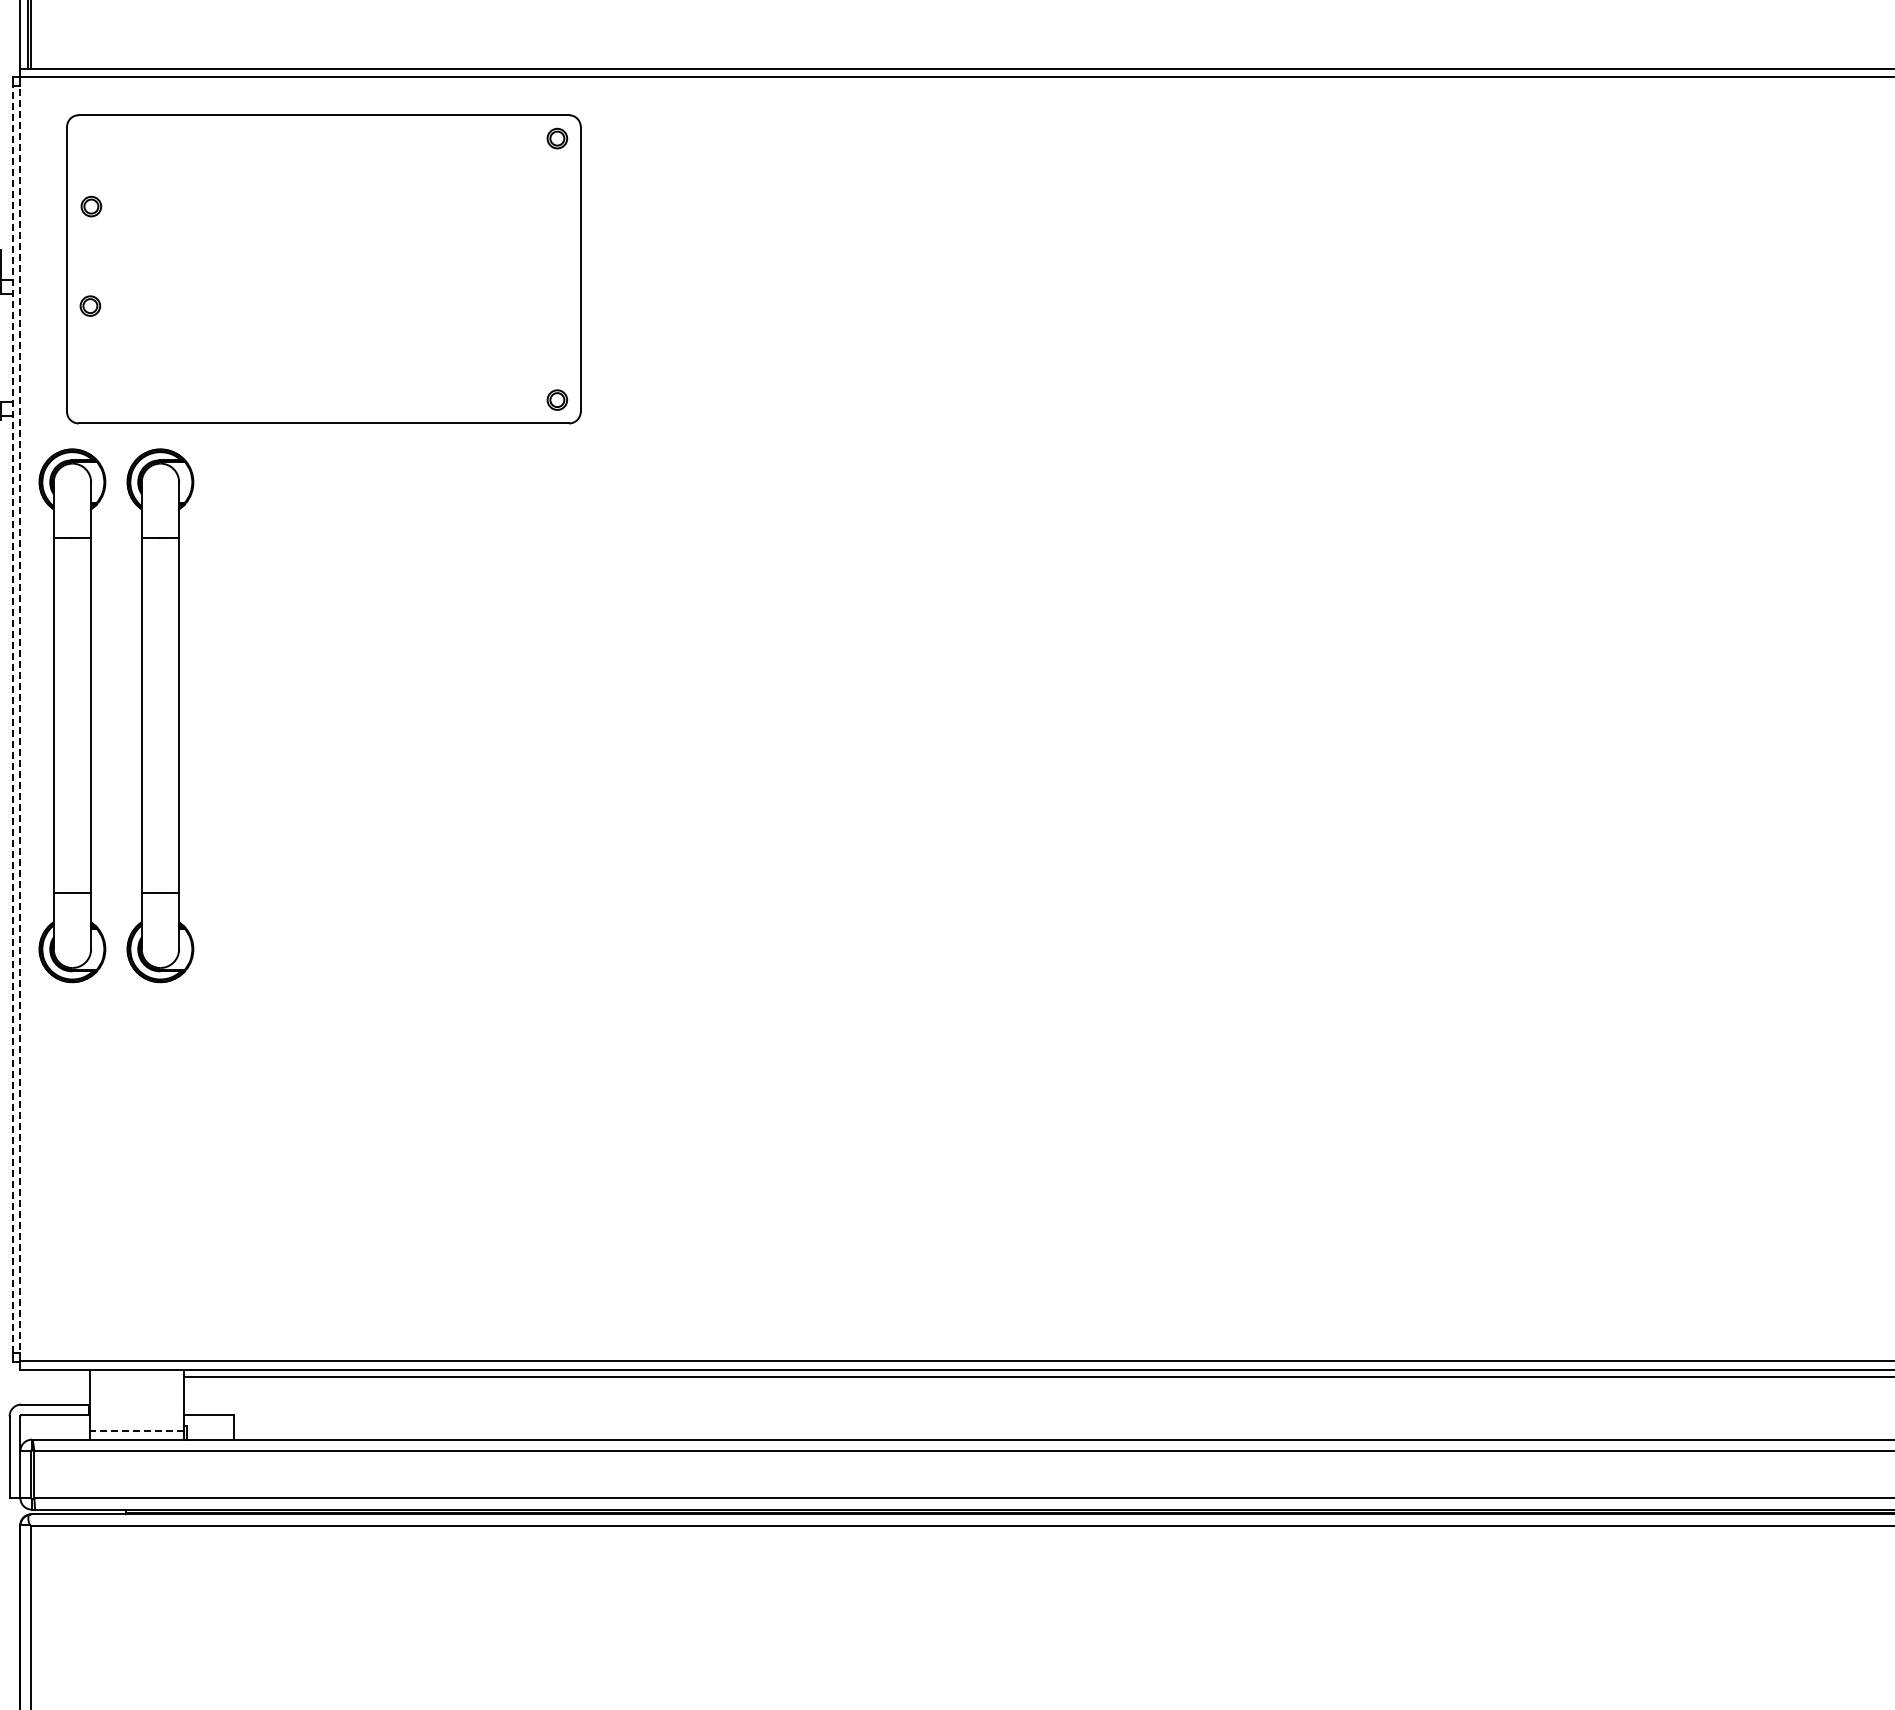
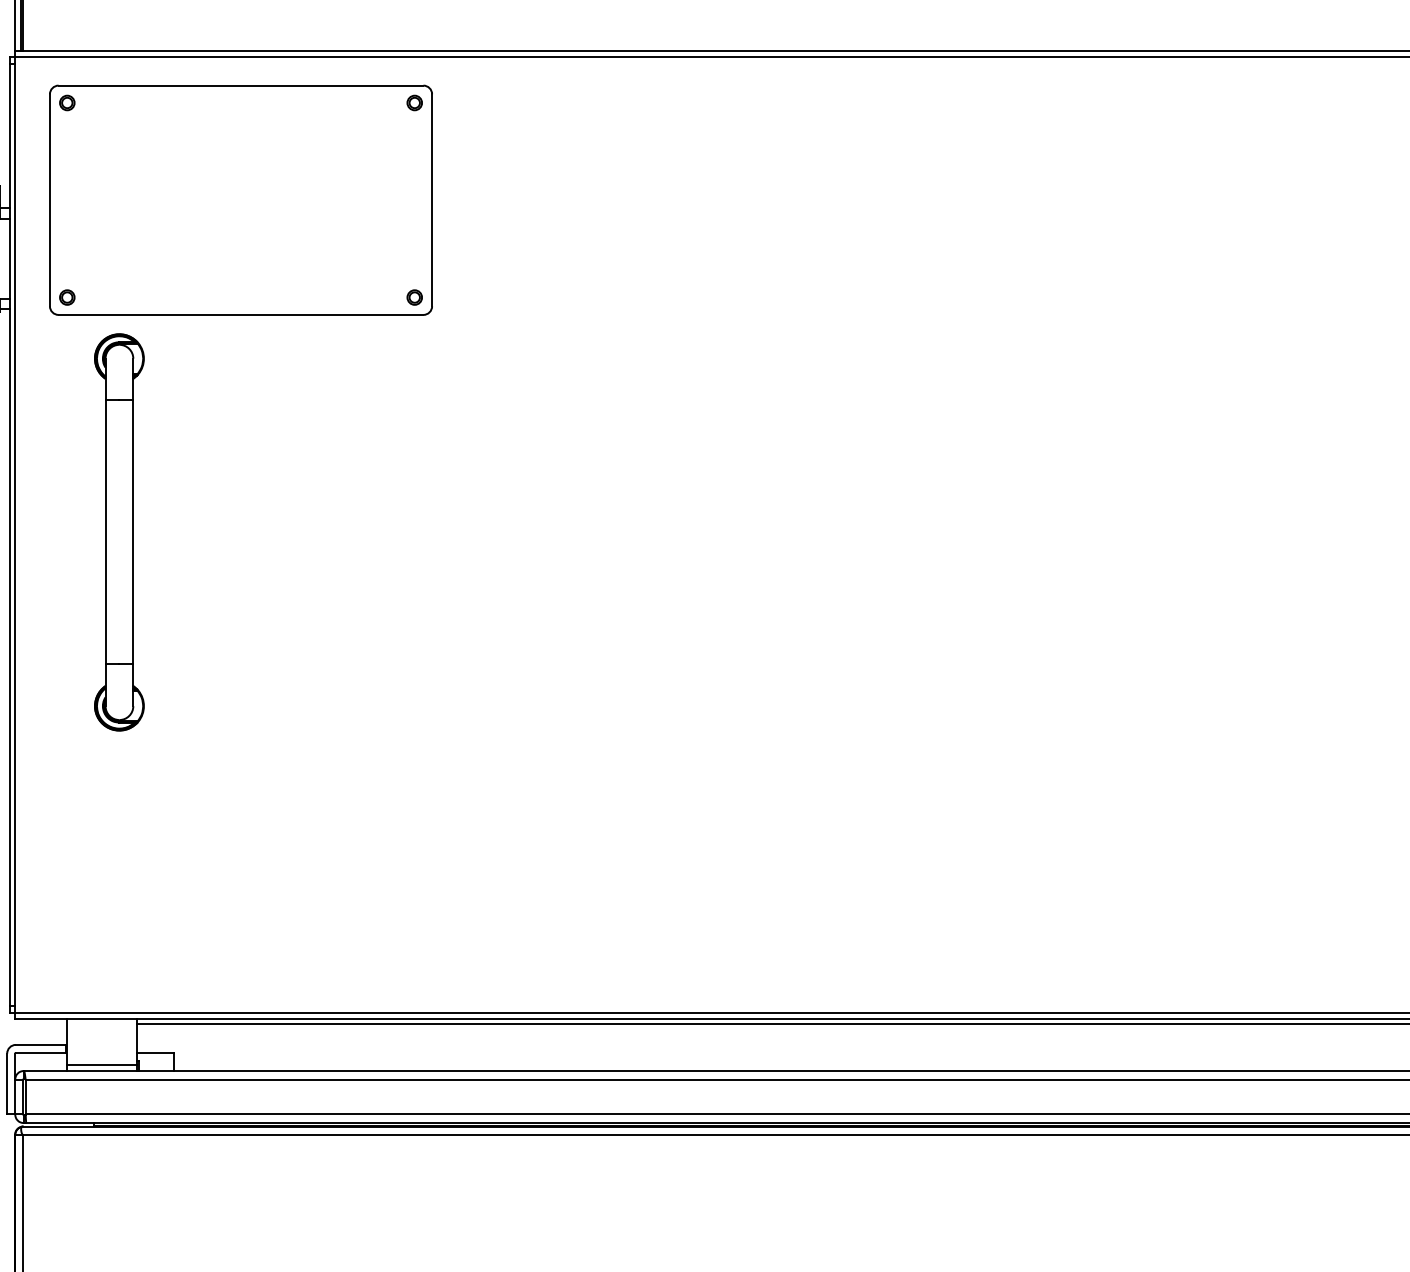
part: (91, 206) -> (67, 102), moved
part: (90, 305) -> (67, 297), moved
part: (72, 715) -> (54, 532), removed
line: (20, 718) -> (15, 534), dashed -> solid
line: (12, 719) -> (9, 535), dashed -> solid
line: (137, 1431) -> (102, 1064), dashed -> solid

